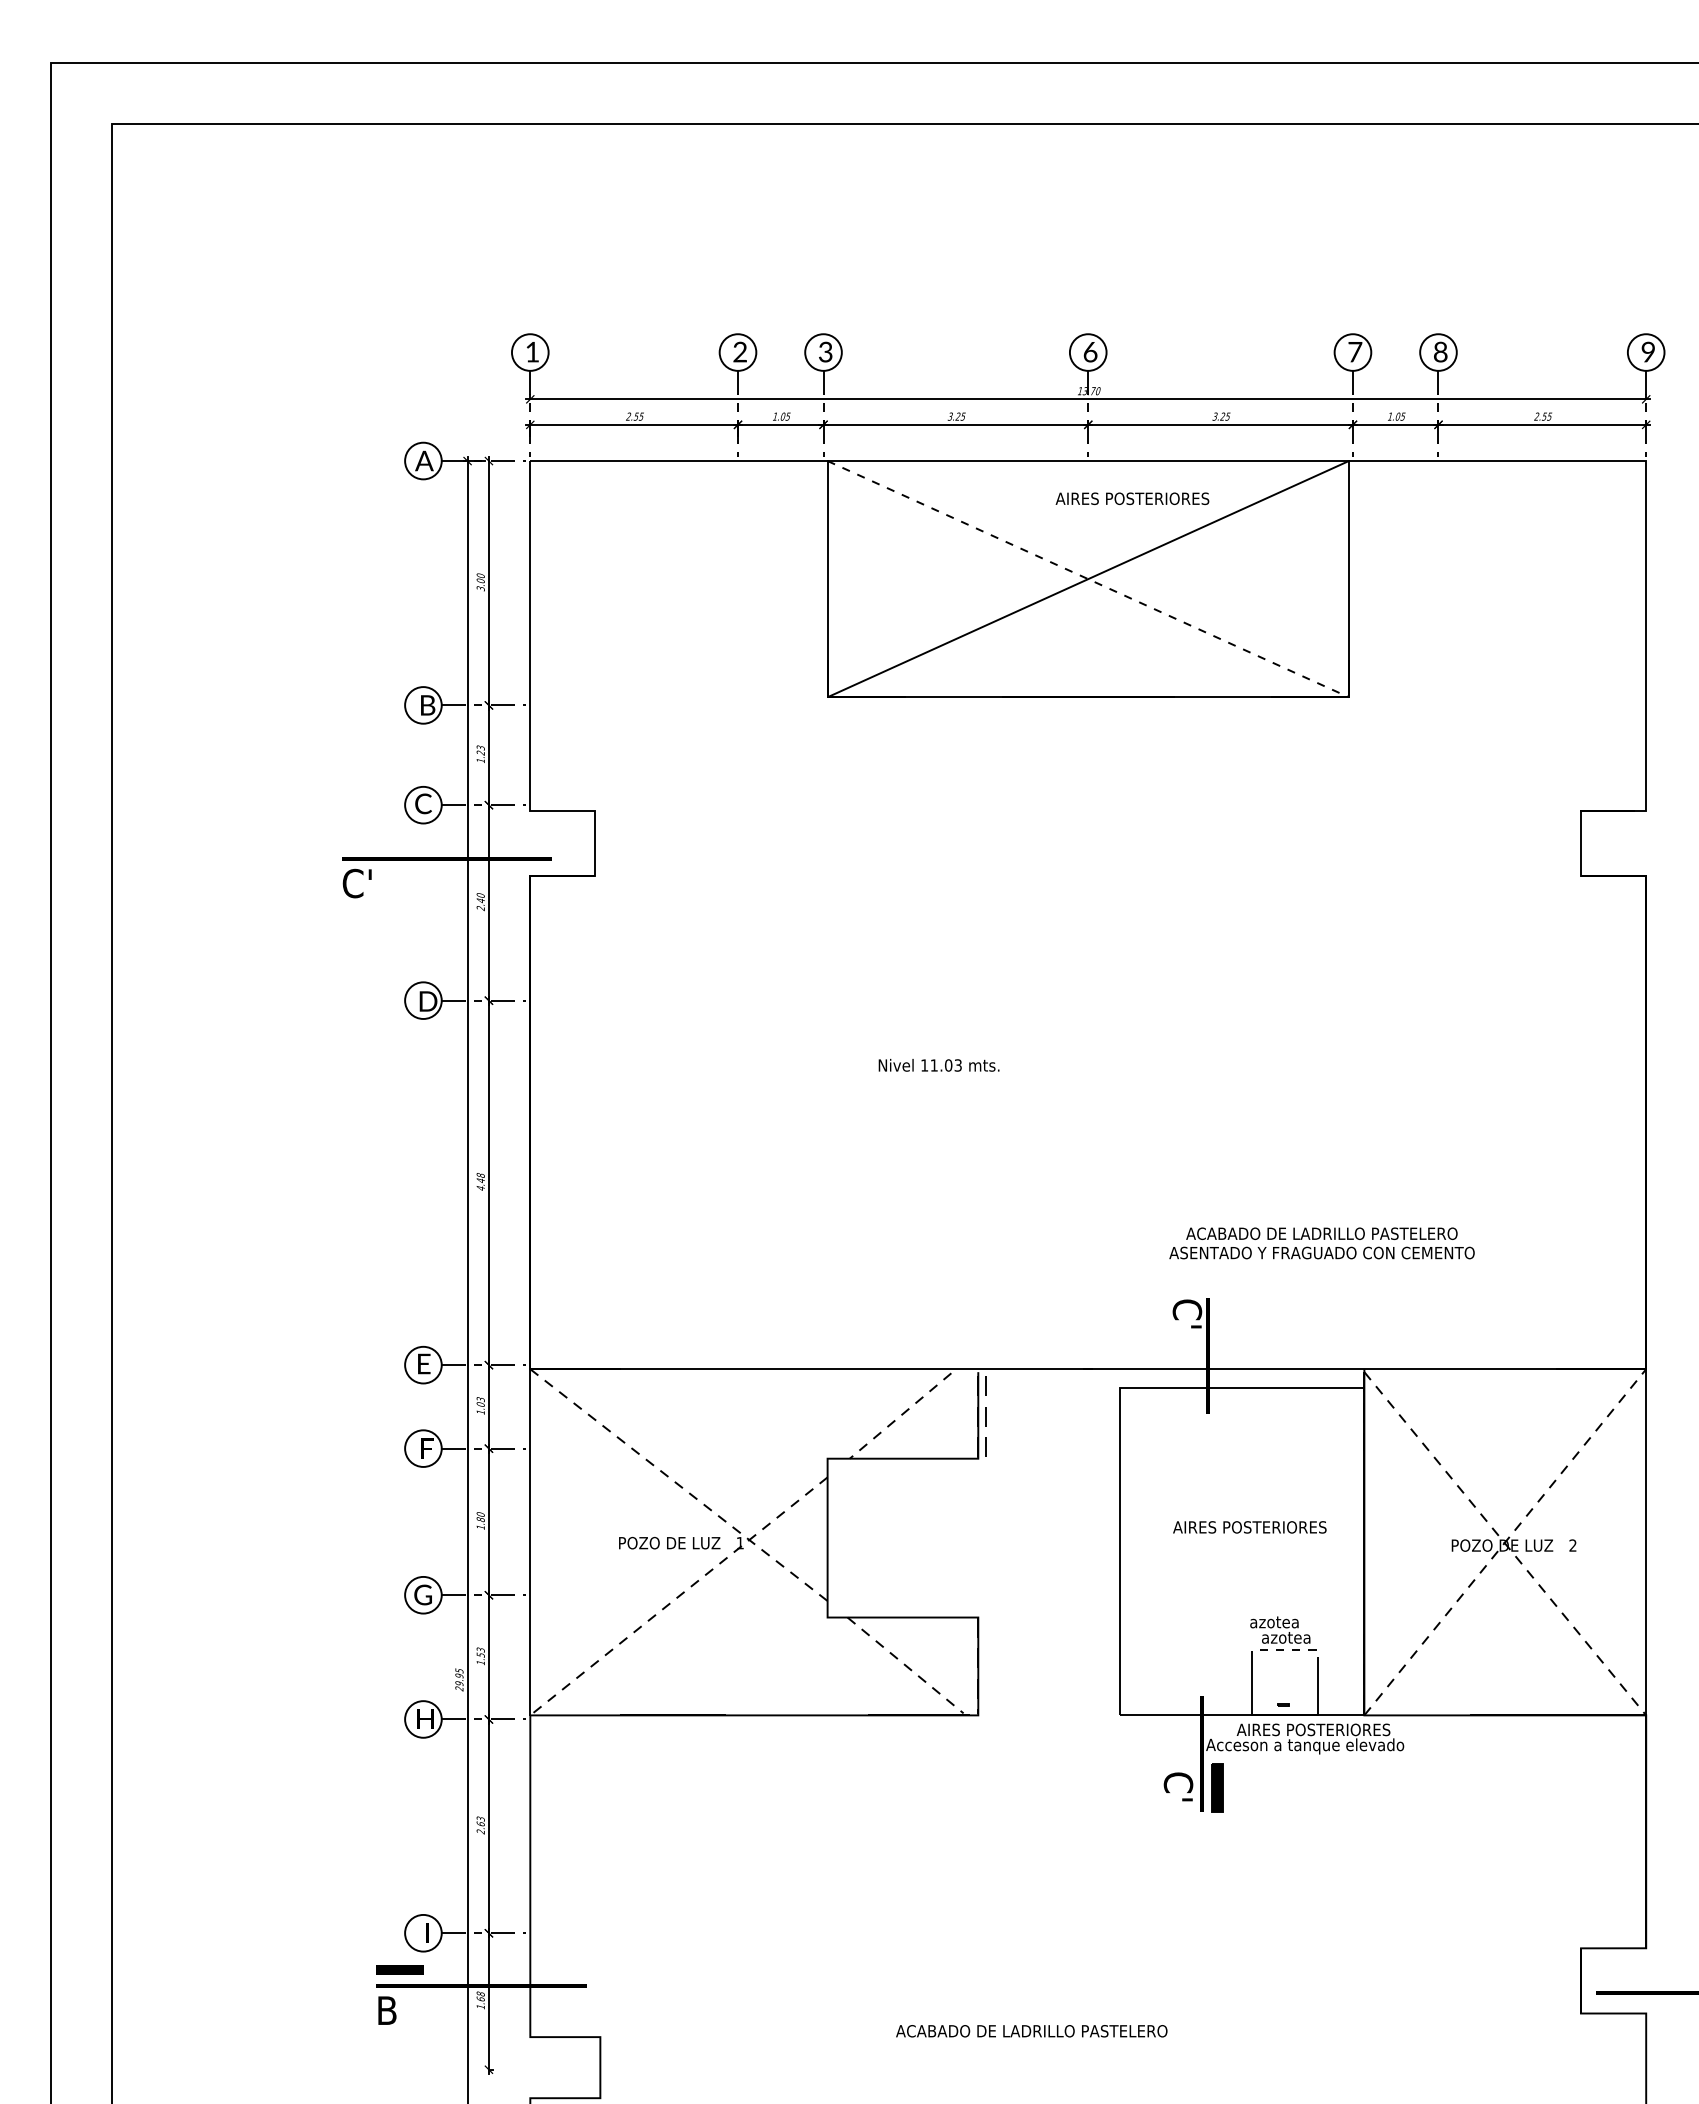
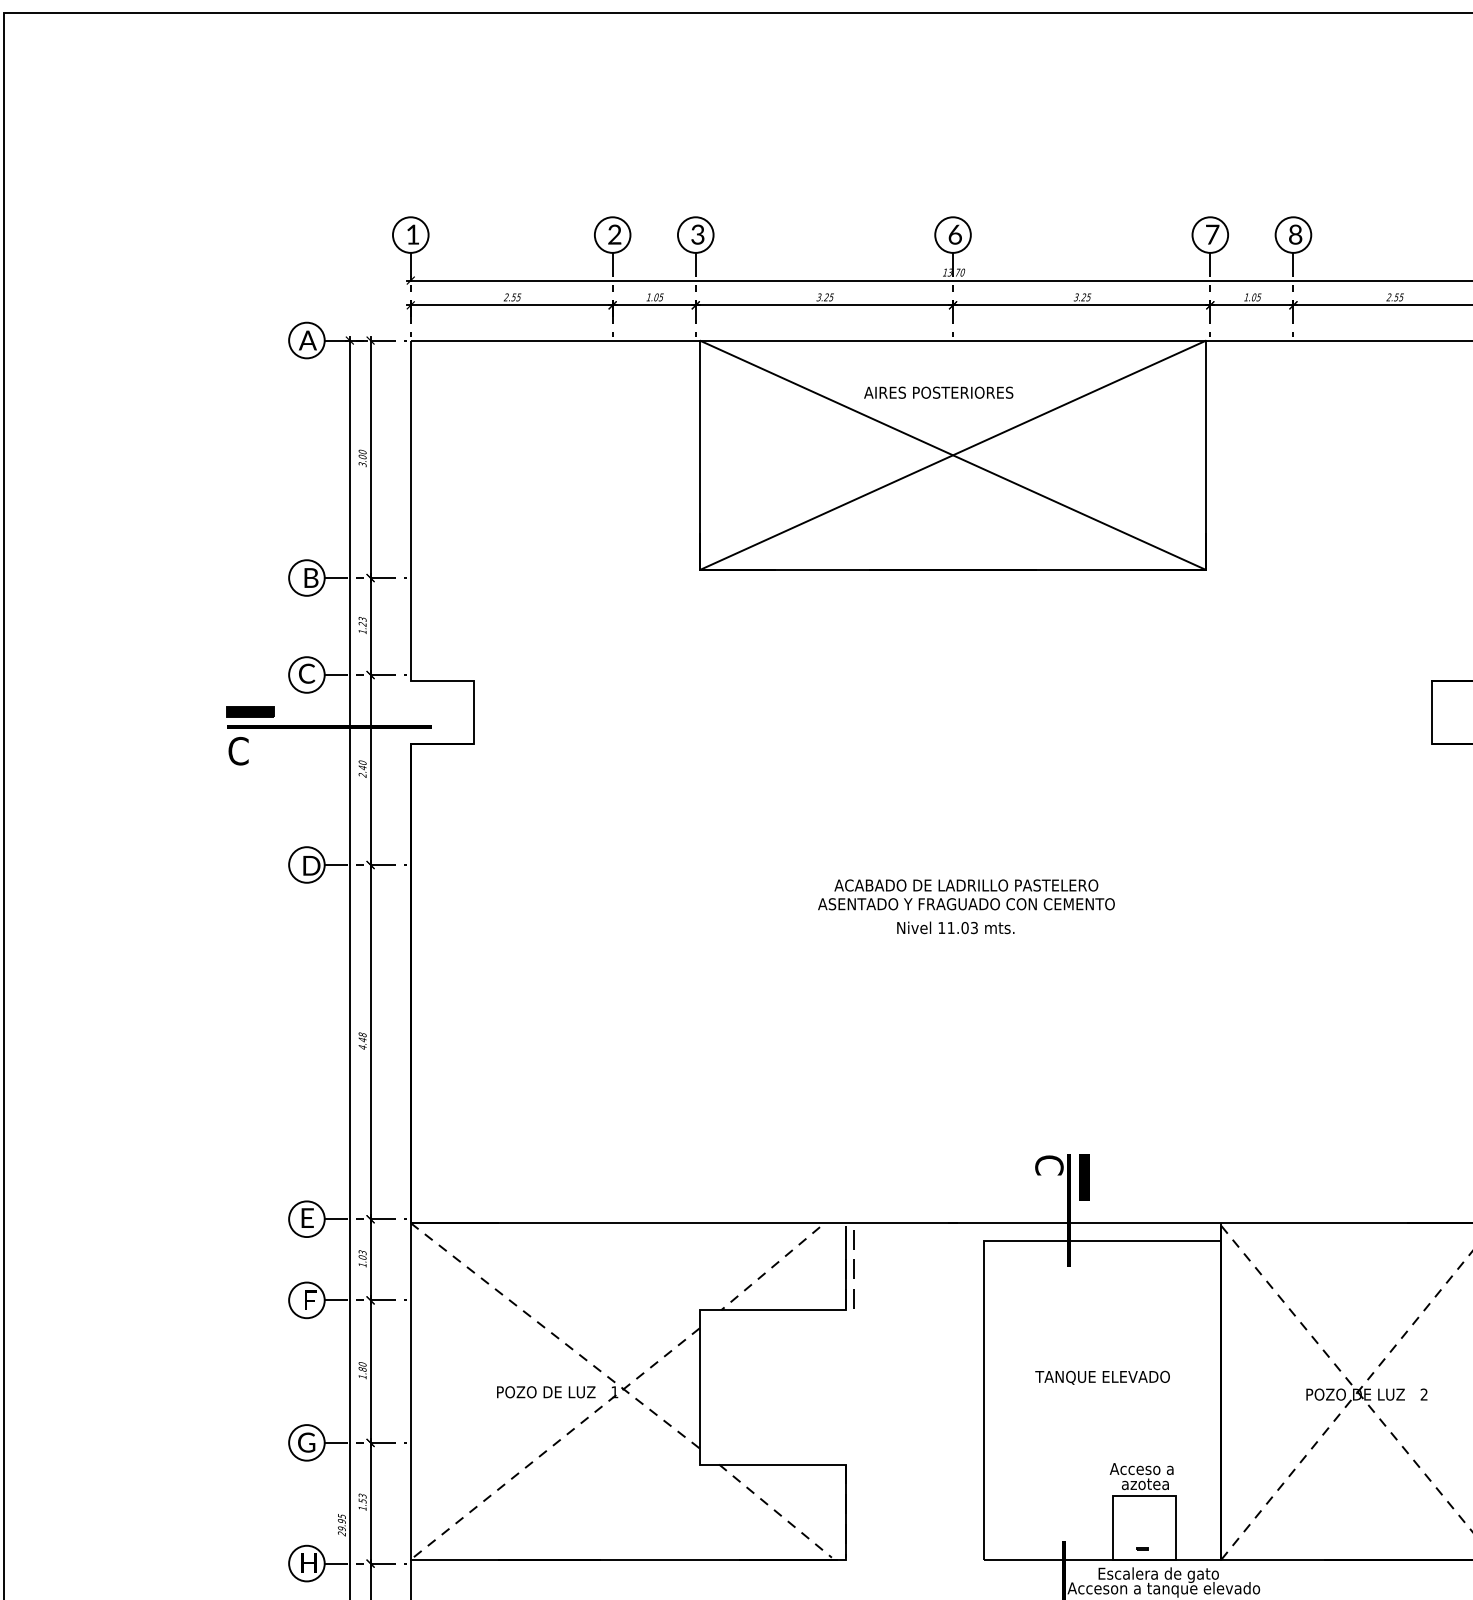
text: (1132, 498) -> (938, 392), moved
line: (1088, 579) -> (953, 455), dashed -> solid
part: (365, 843) -> (250, 712), added
text: (369, 874) -> (254, 742), C' -> C
text: (938, 1064) -> (955, 927), moved
text: (1321, 1243) -> (965, 894), moved
fill: (1223, 1322) -> (1084, 1177), added
text: (1196, 1326) -> (1058, 1181), C' -> C
text: (1249, 1528) -> (1109, 1377), AIRES POSTERIORES -> TANQUE ELEVADO
text: (1282, 1622) -> (1141, 1469), azotea -> Acceso a
line: (1284, 1650) -> (1143, 1496), dashed -> solid
text: (1313, 1731) -> (1171, 1575), AIRES POSTERIORES -> Escalera de gato

